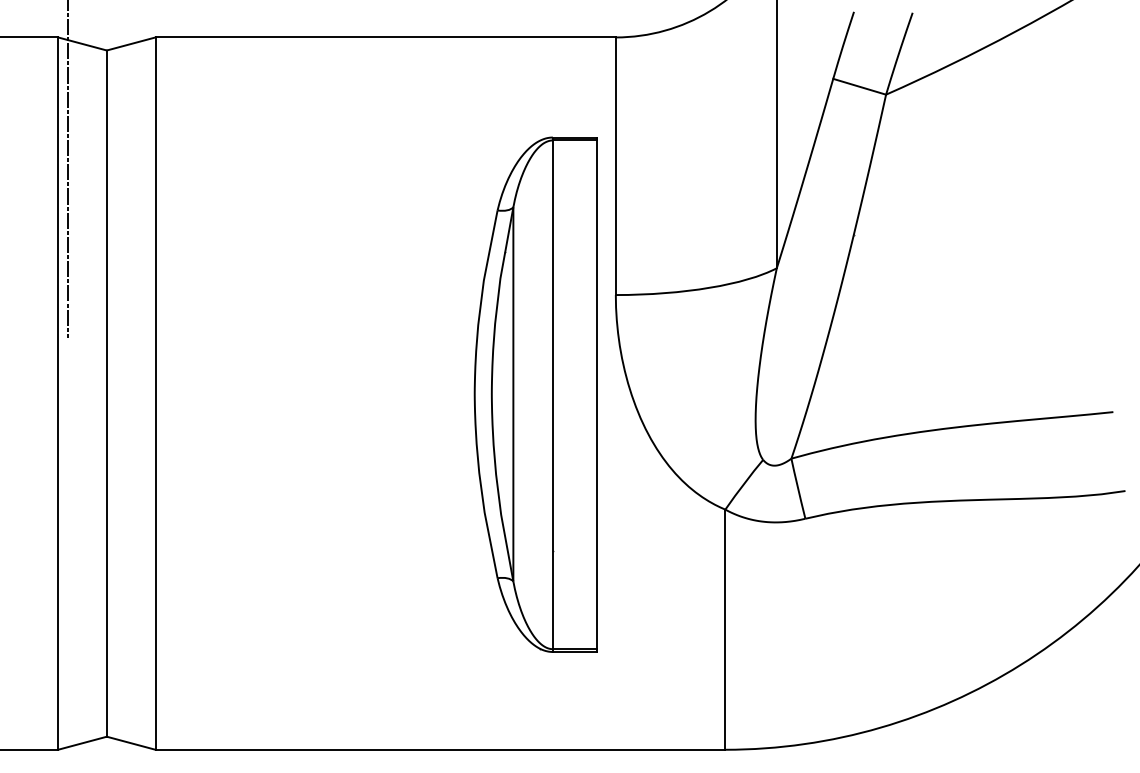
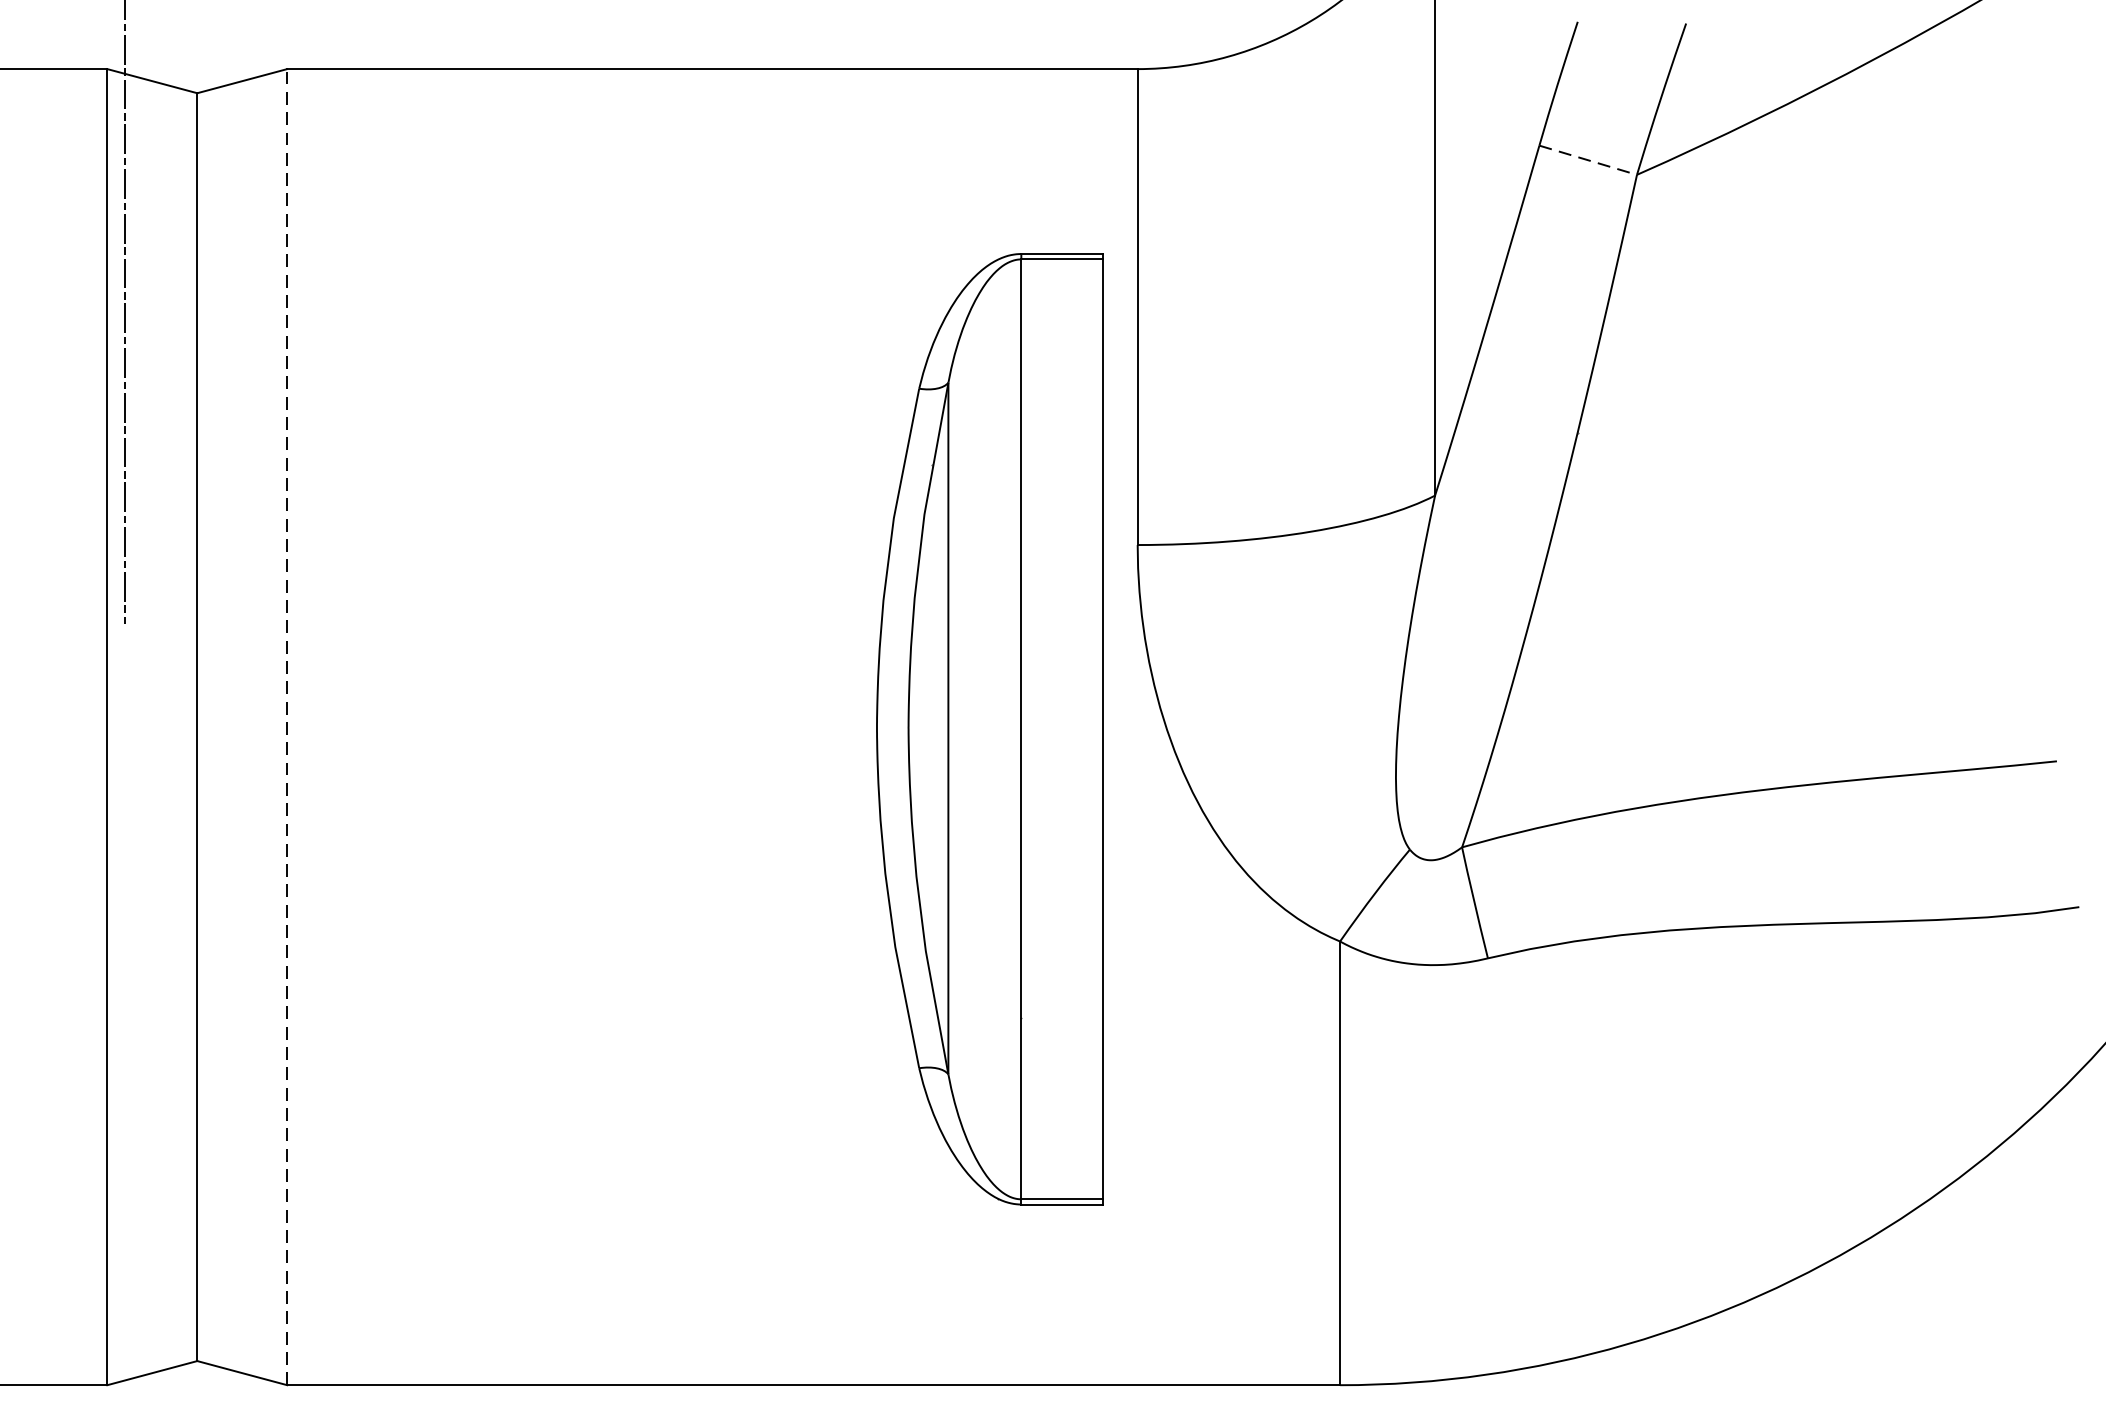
line: (859, 86) -> (1587, 159), solid -> dashed
line: (155, 393) -> (287, 726), solid -> dashed

